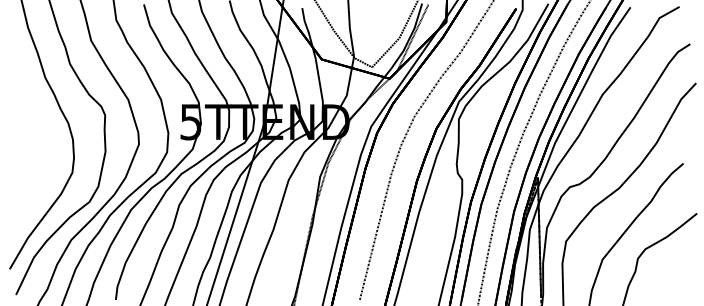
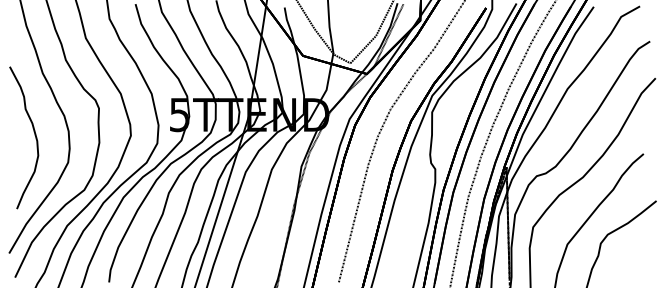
part: (36, 143) -> (34, 135), added

